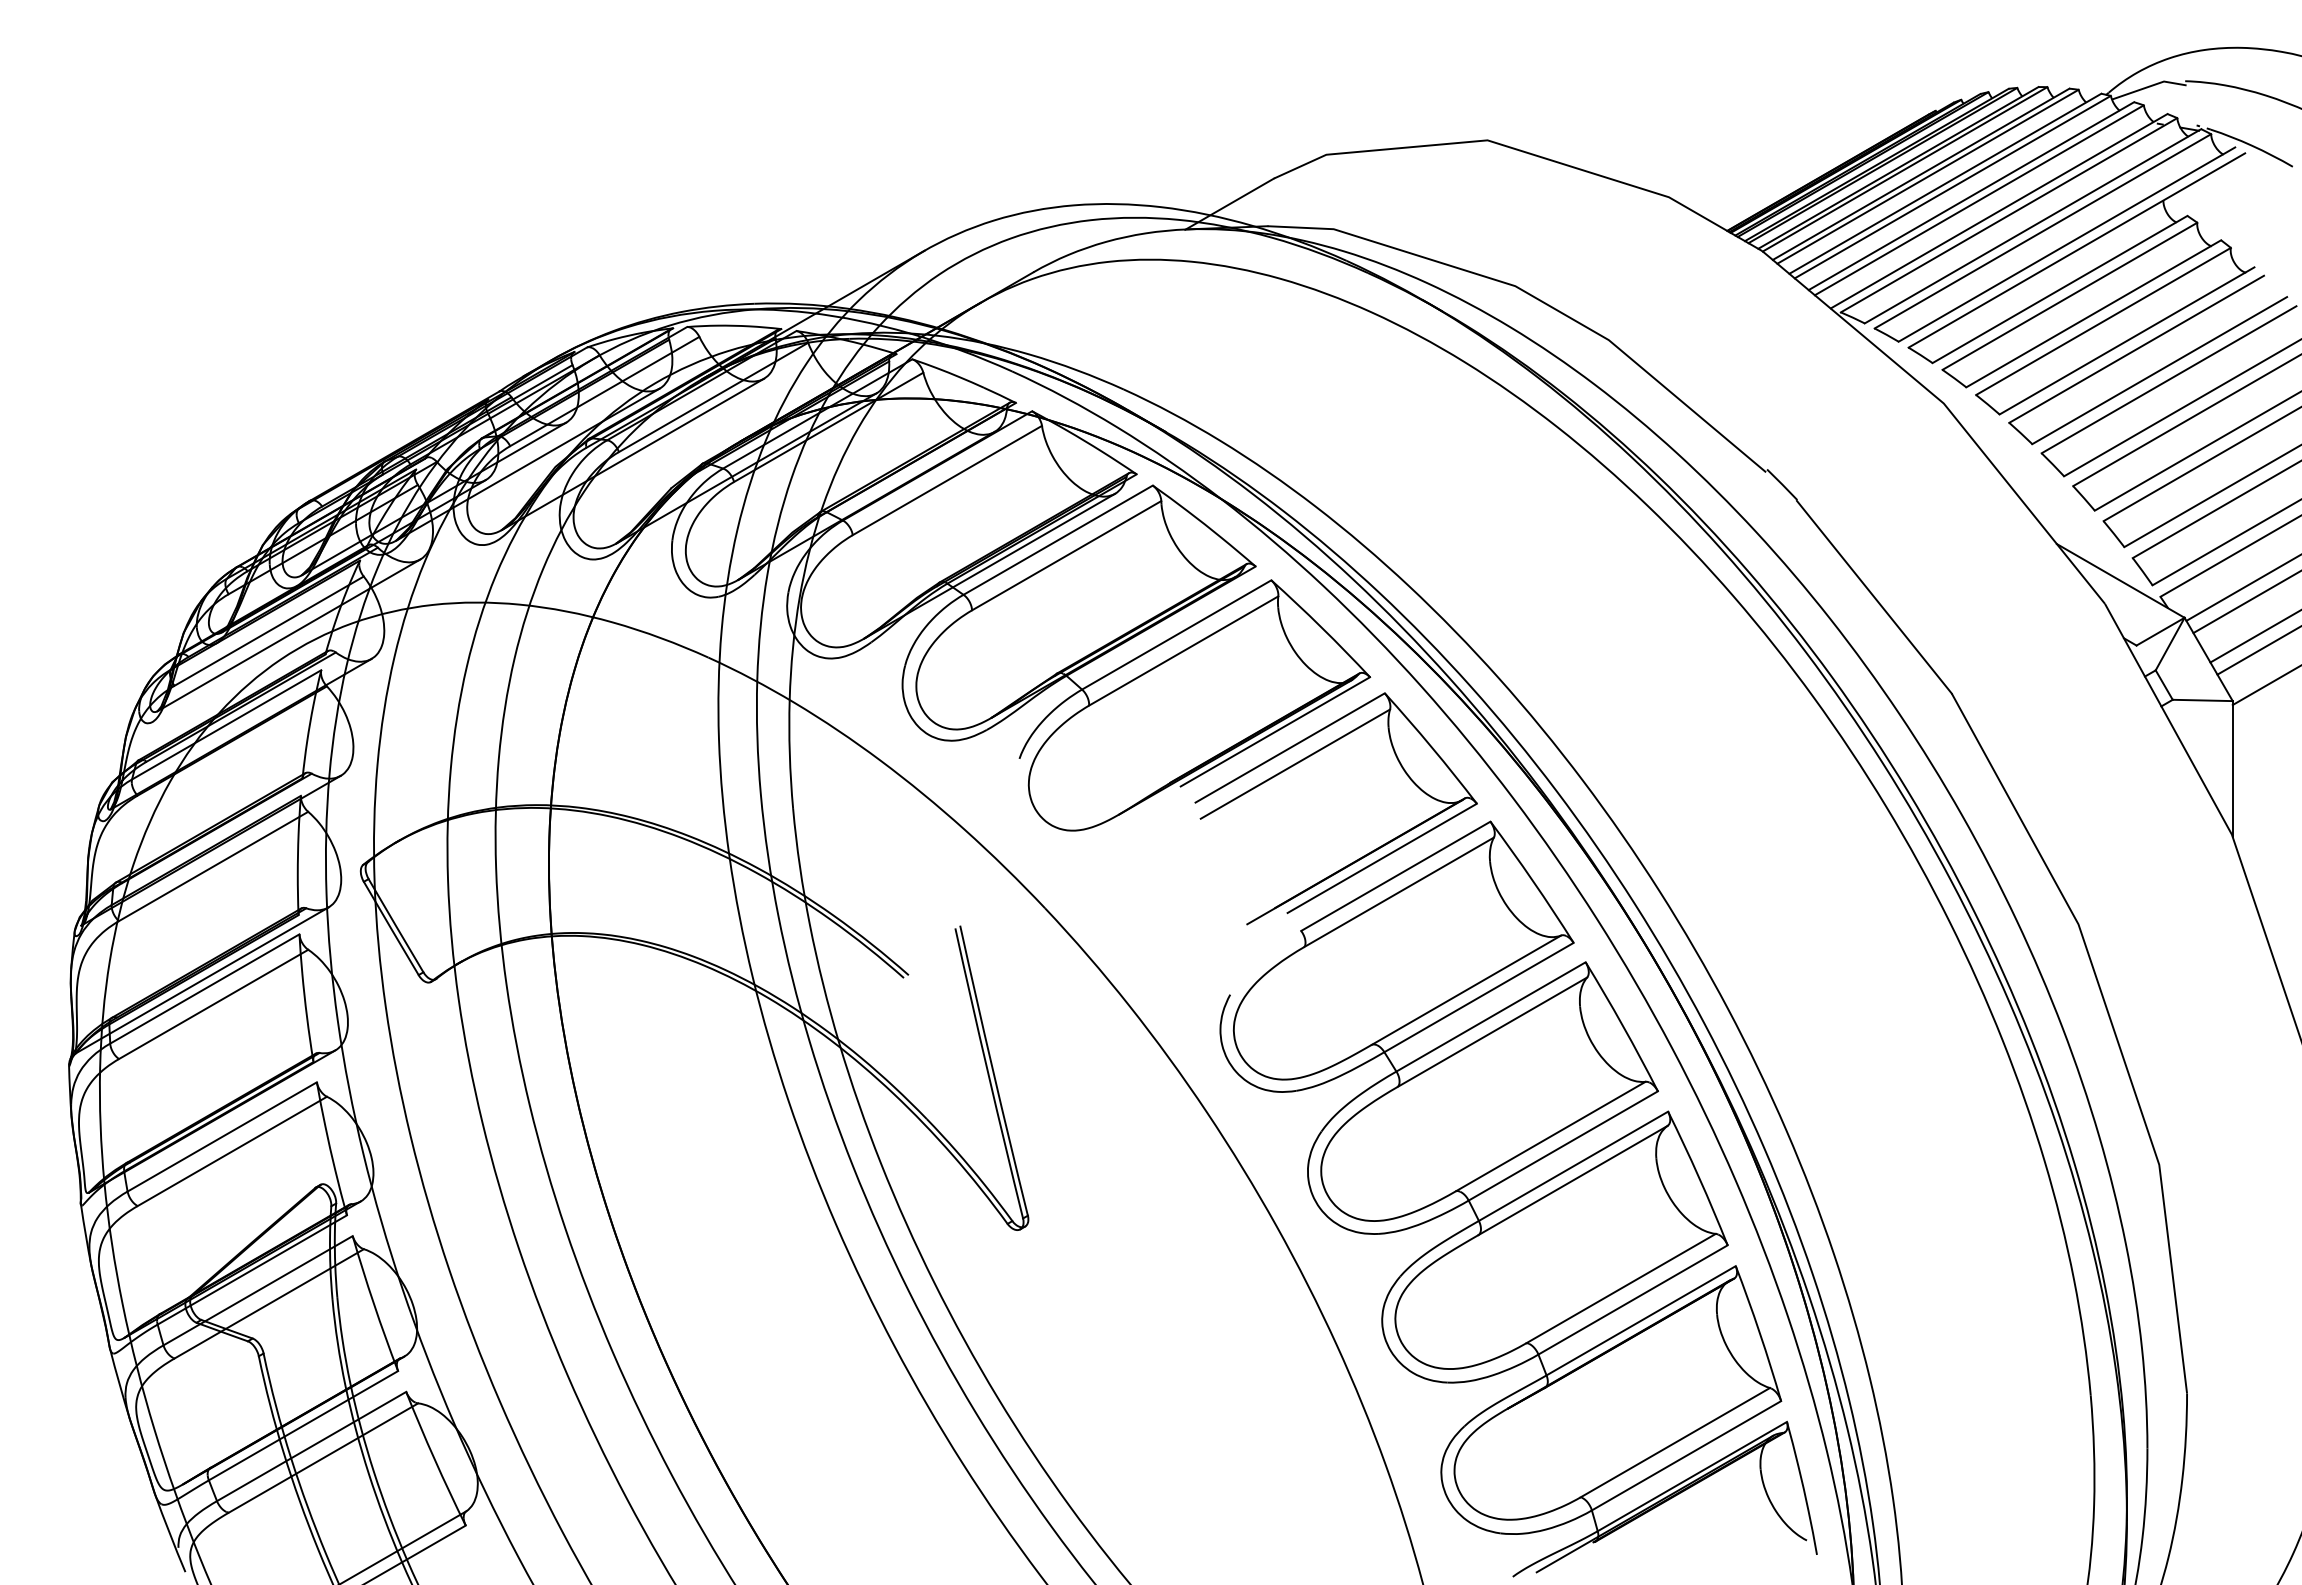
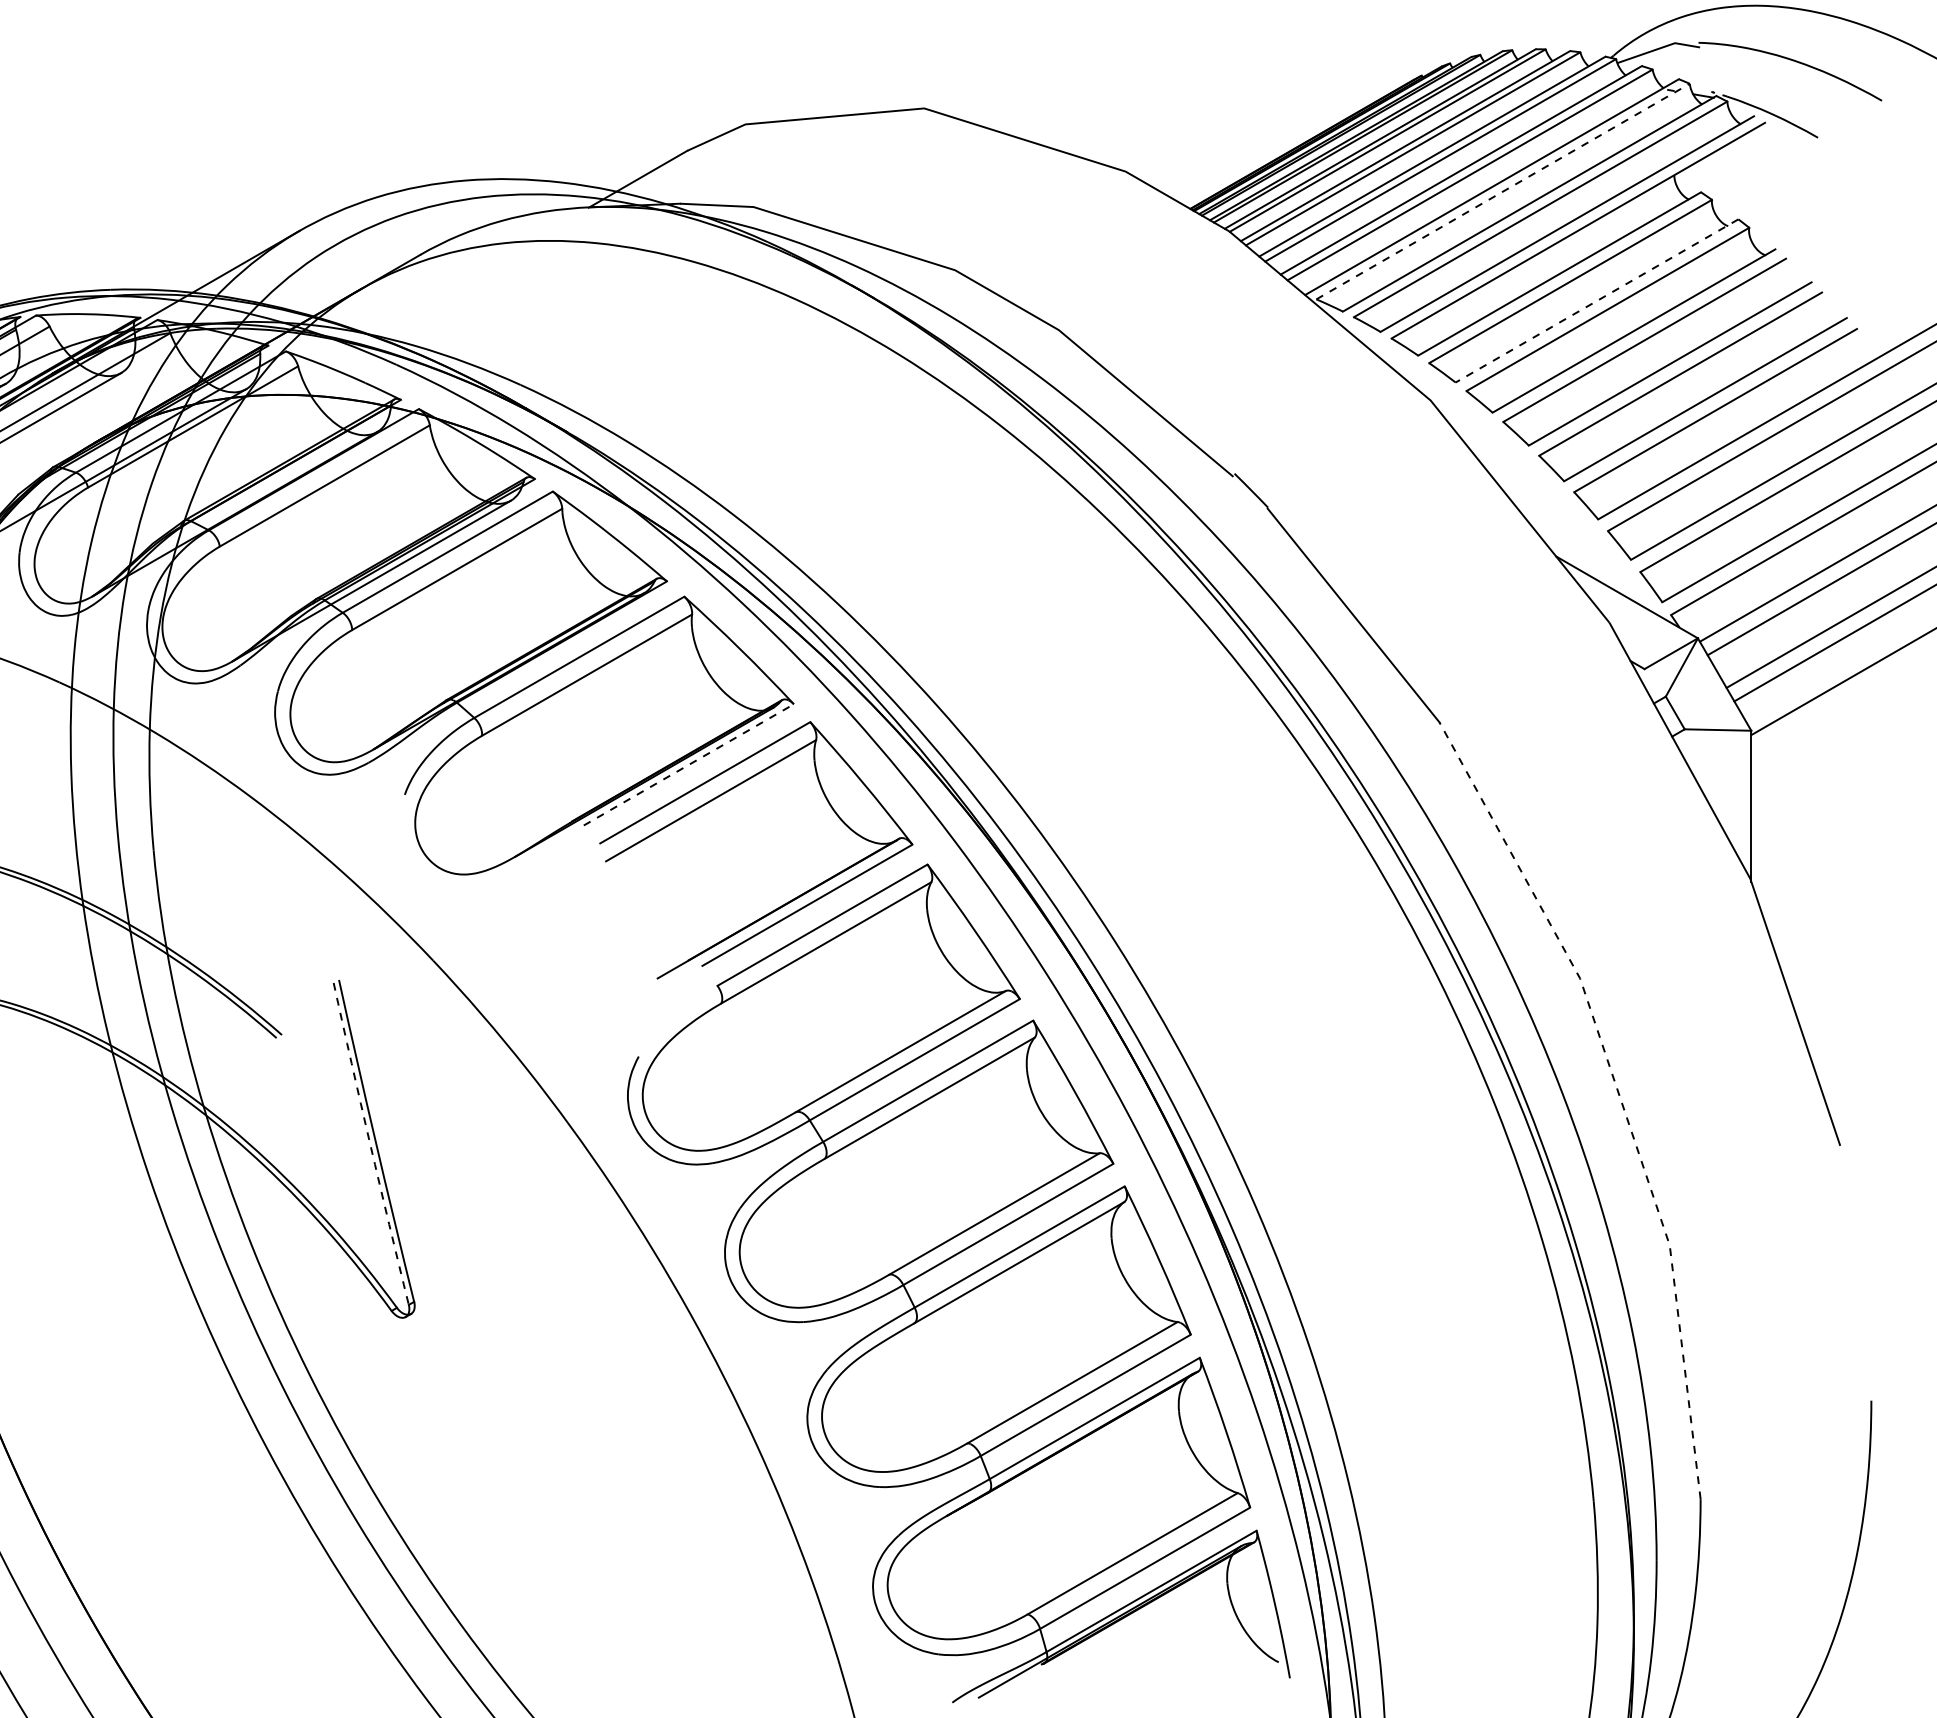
line: (2009, 215) -> (1503, 191), solid -> dashed
line: (2093, 314) -> (1596, 301), solid -> dashed
line: (1275, 731) -> (688, 764), solid -> dashed
line: (2113, 1028) -> (1618, 1094), solid -> dashed
arc: (988, 1073) -> (370, 1144), solid -> dashed

